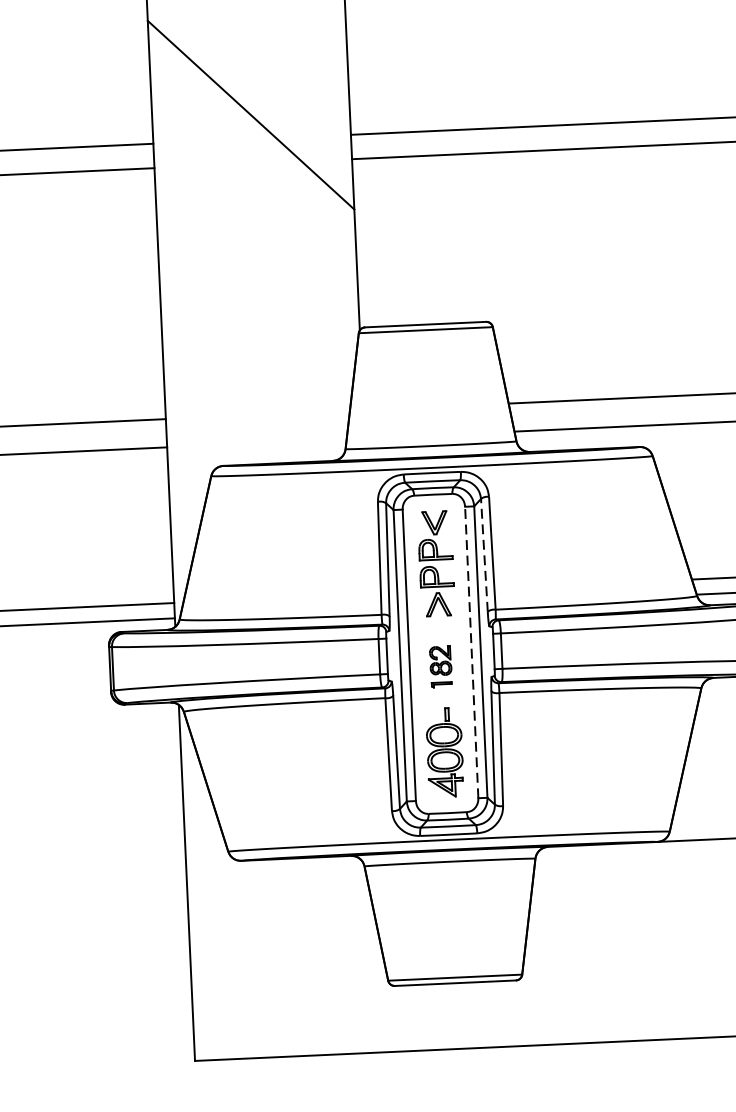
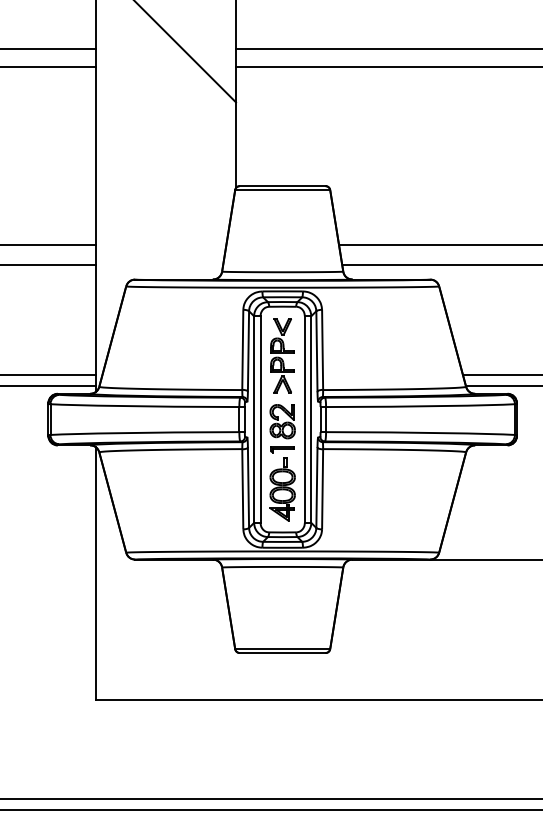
line: (483, 554) -> (316, 350), dashed -> solid
line: (471, 652) -> (304, 419), dashed -> solid
part: (440, 666) -> (282, 428), size x1.67

